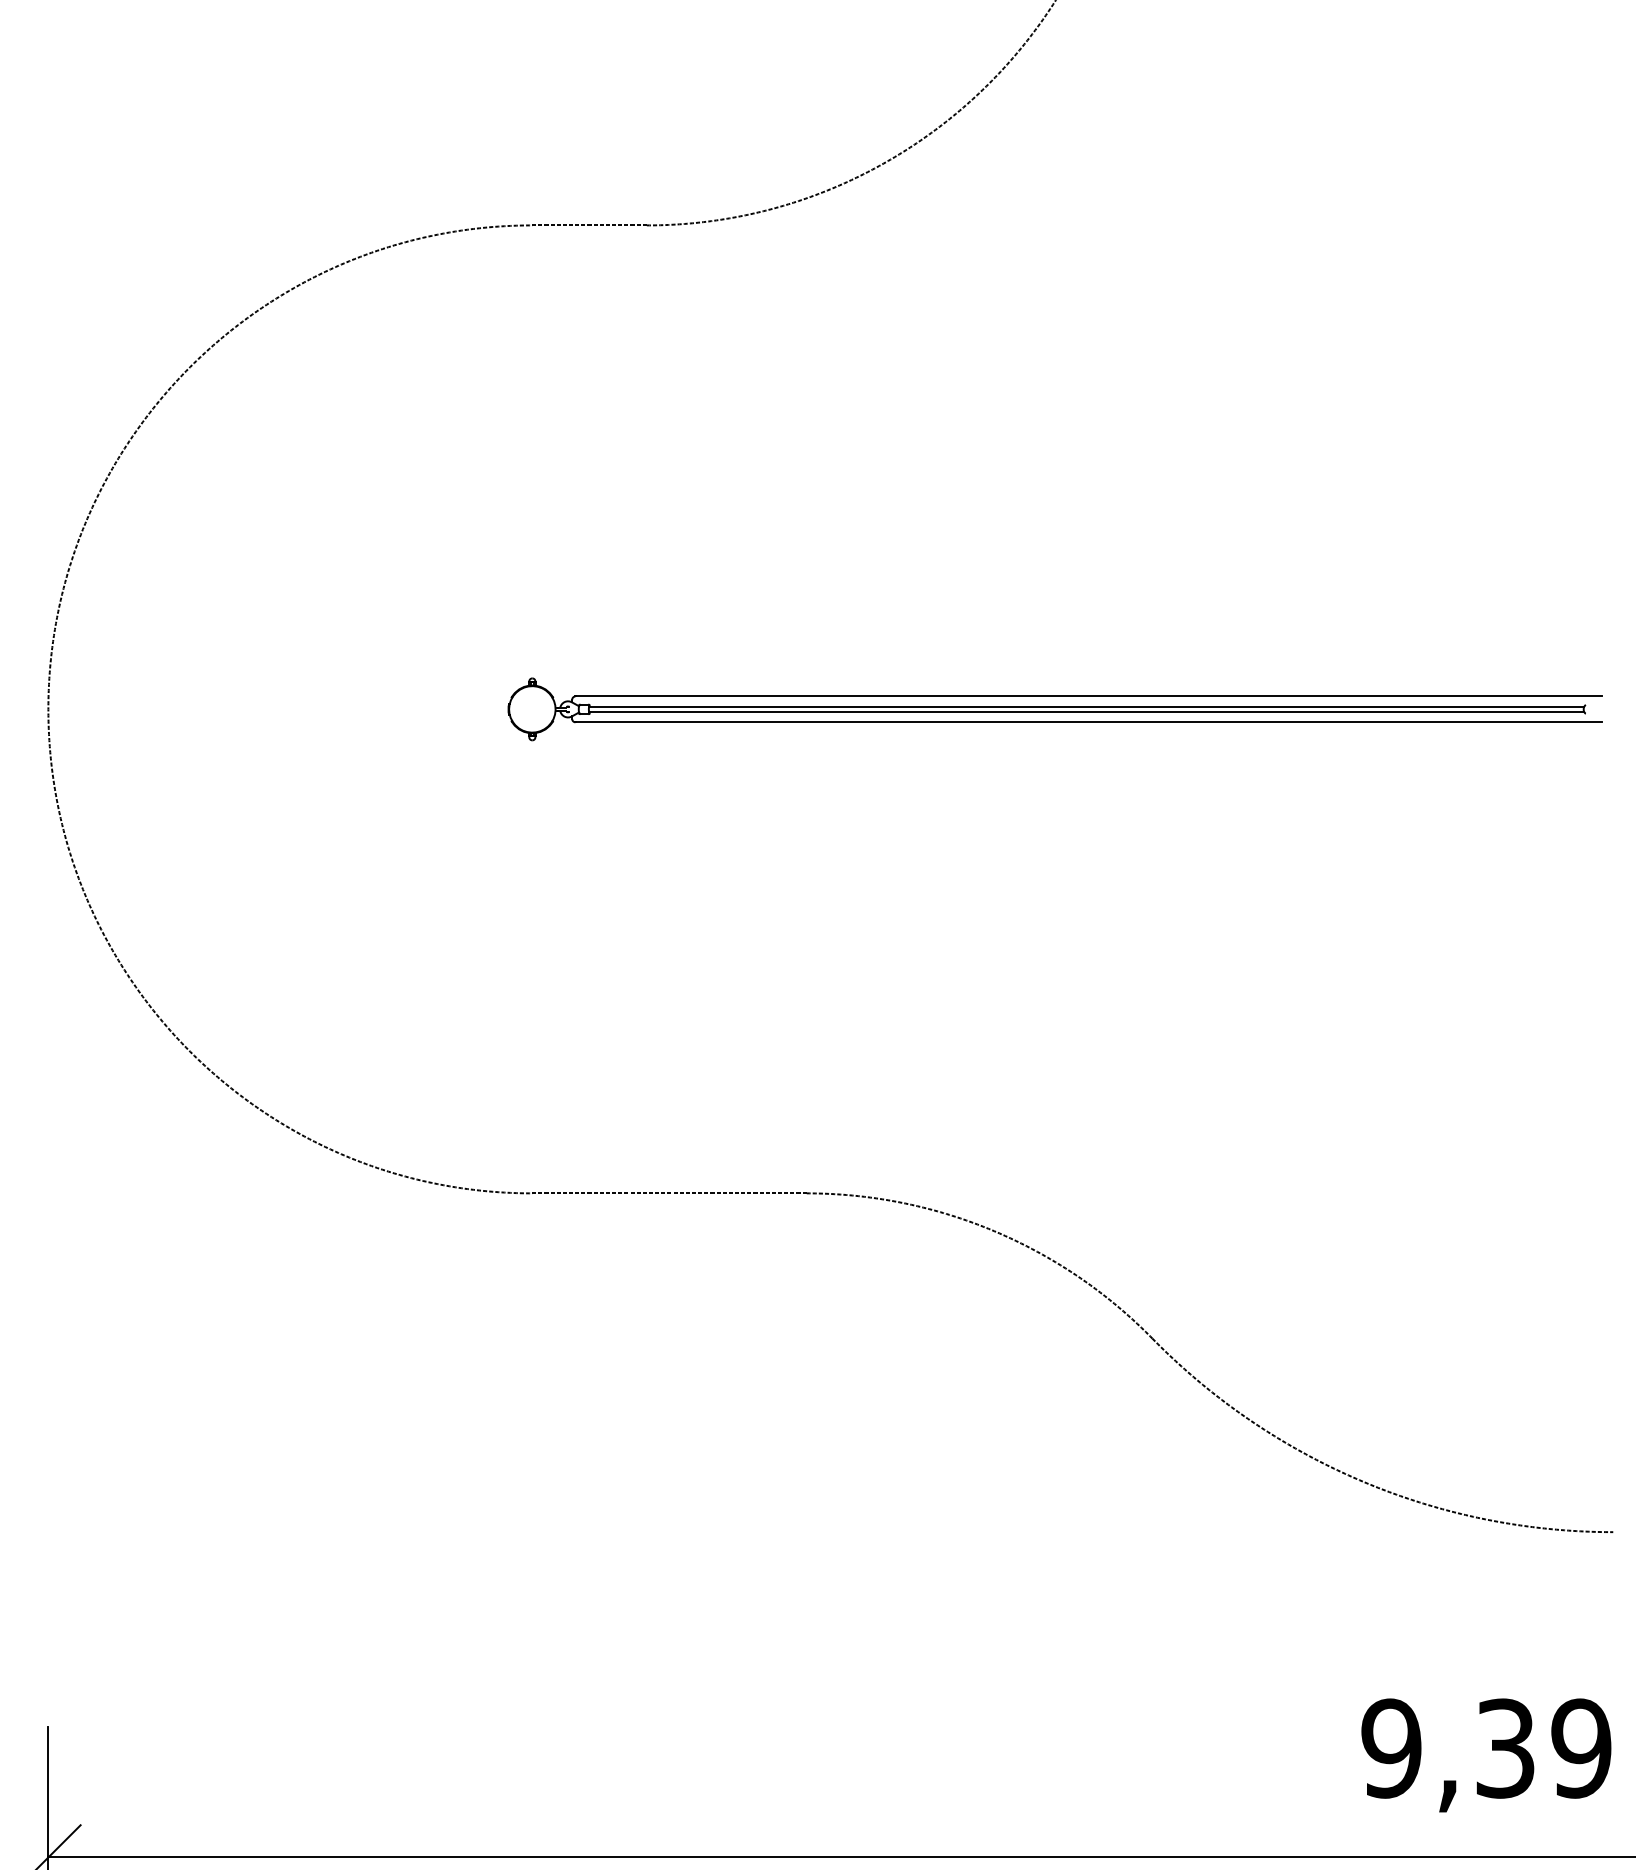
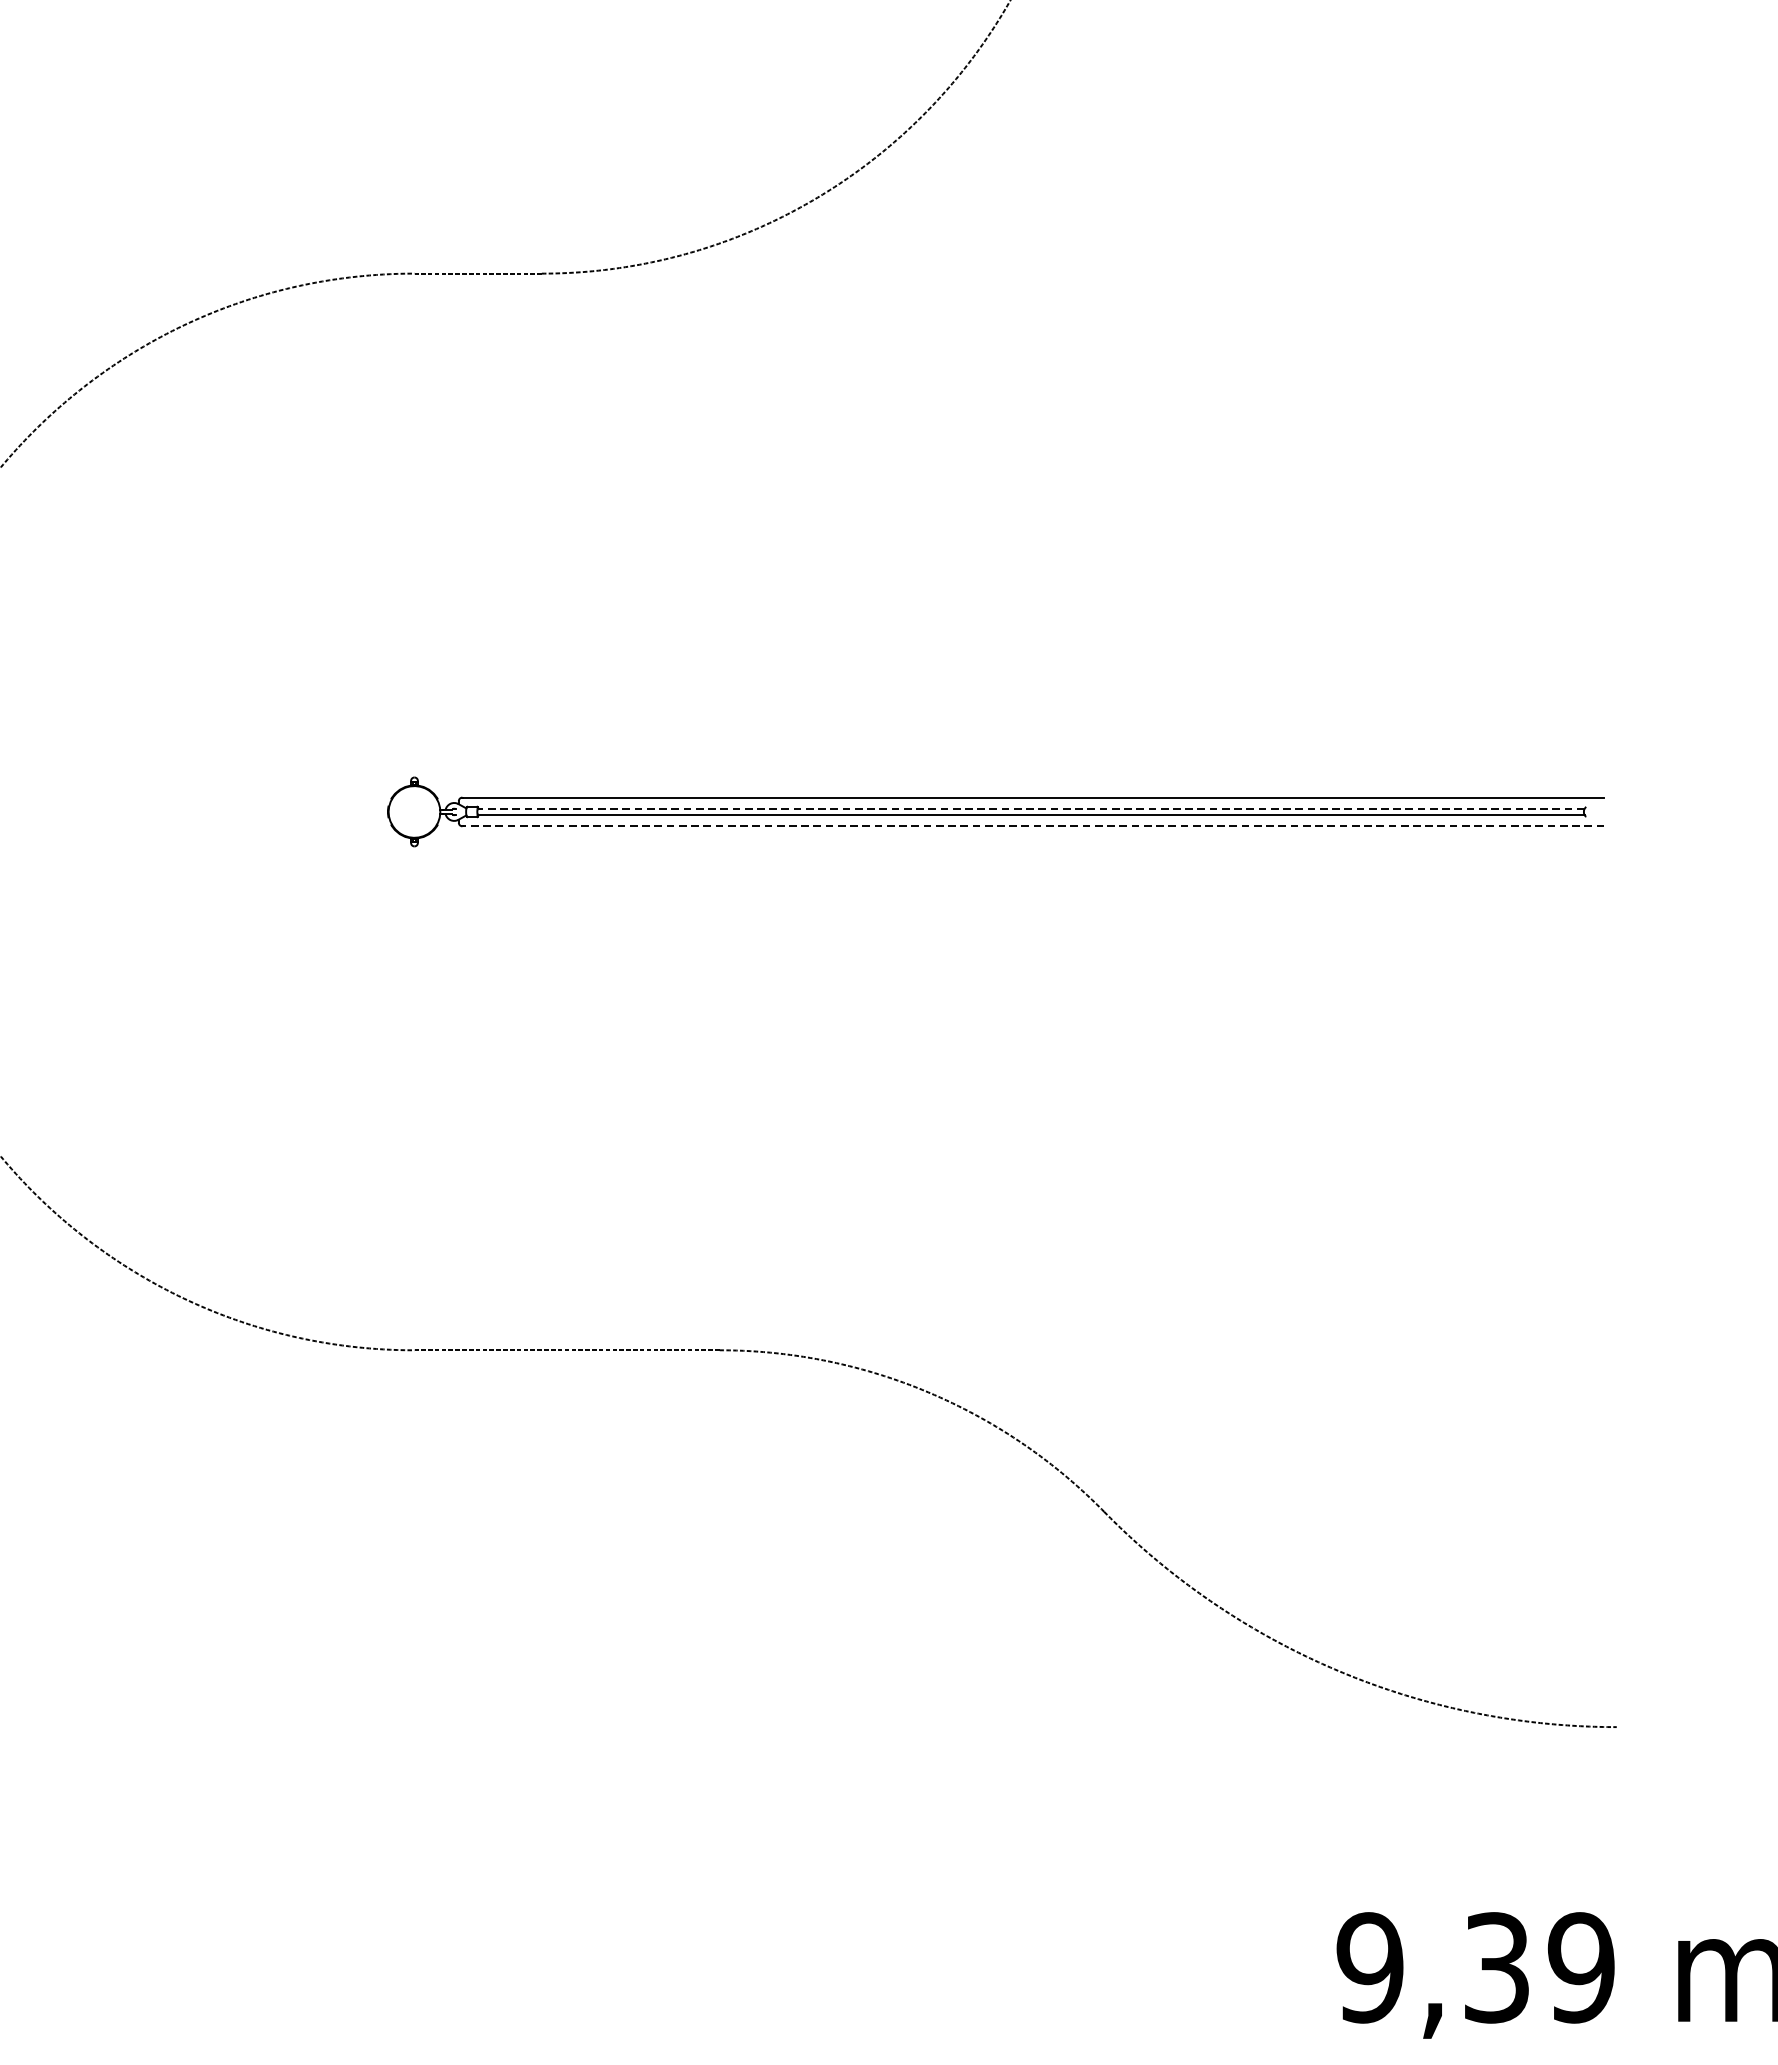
line: (1086, 706) -> (1030, 808), solid -> dashed
line: (1088, 722) -> (1033, 826), solid -> dashed

